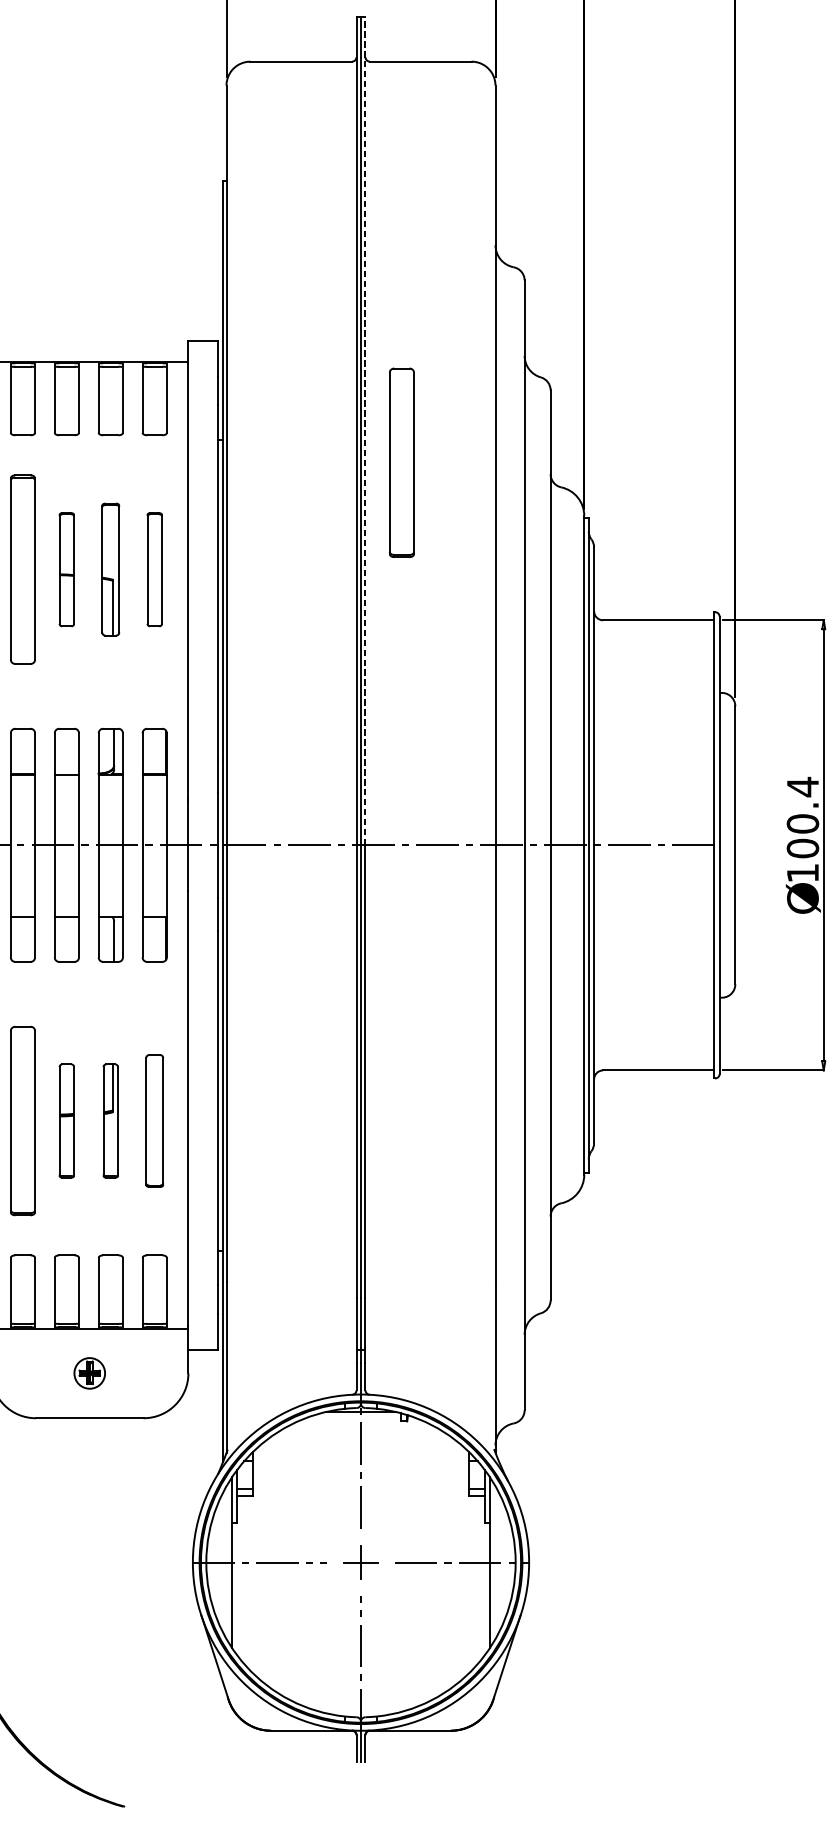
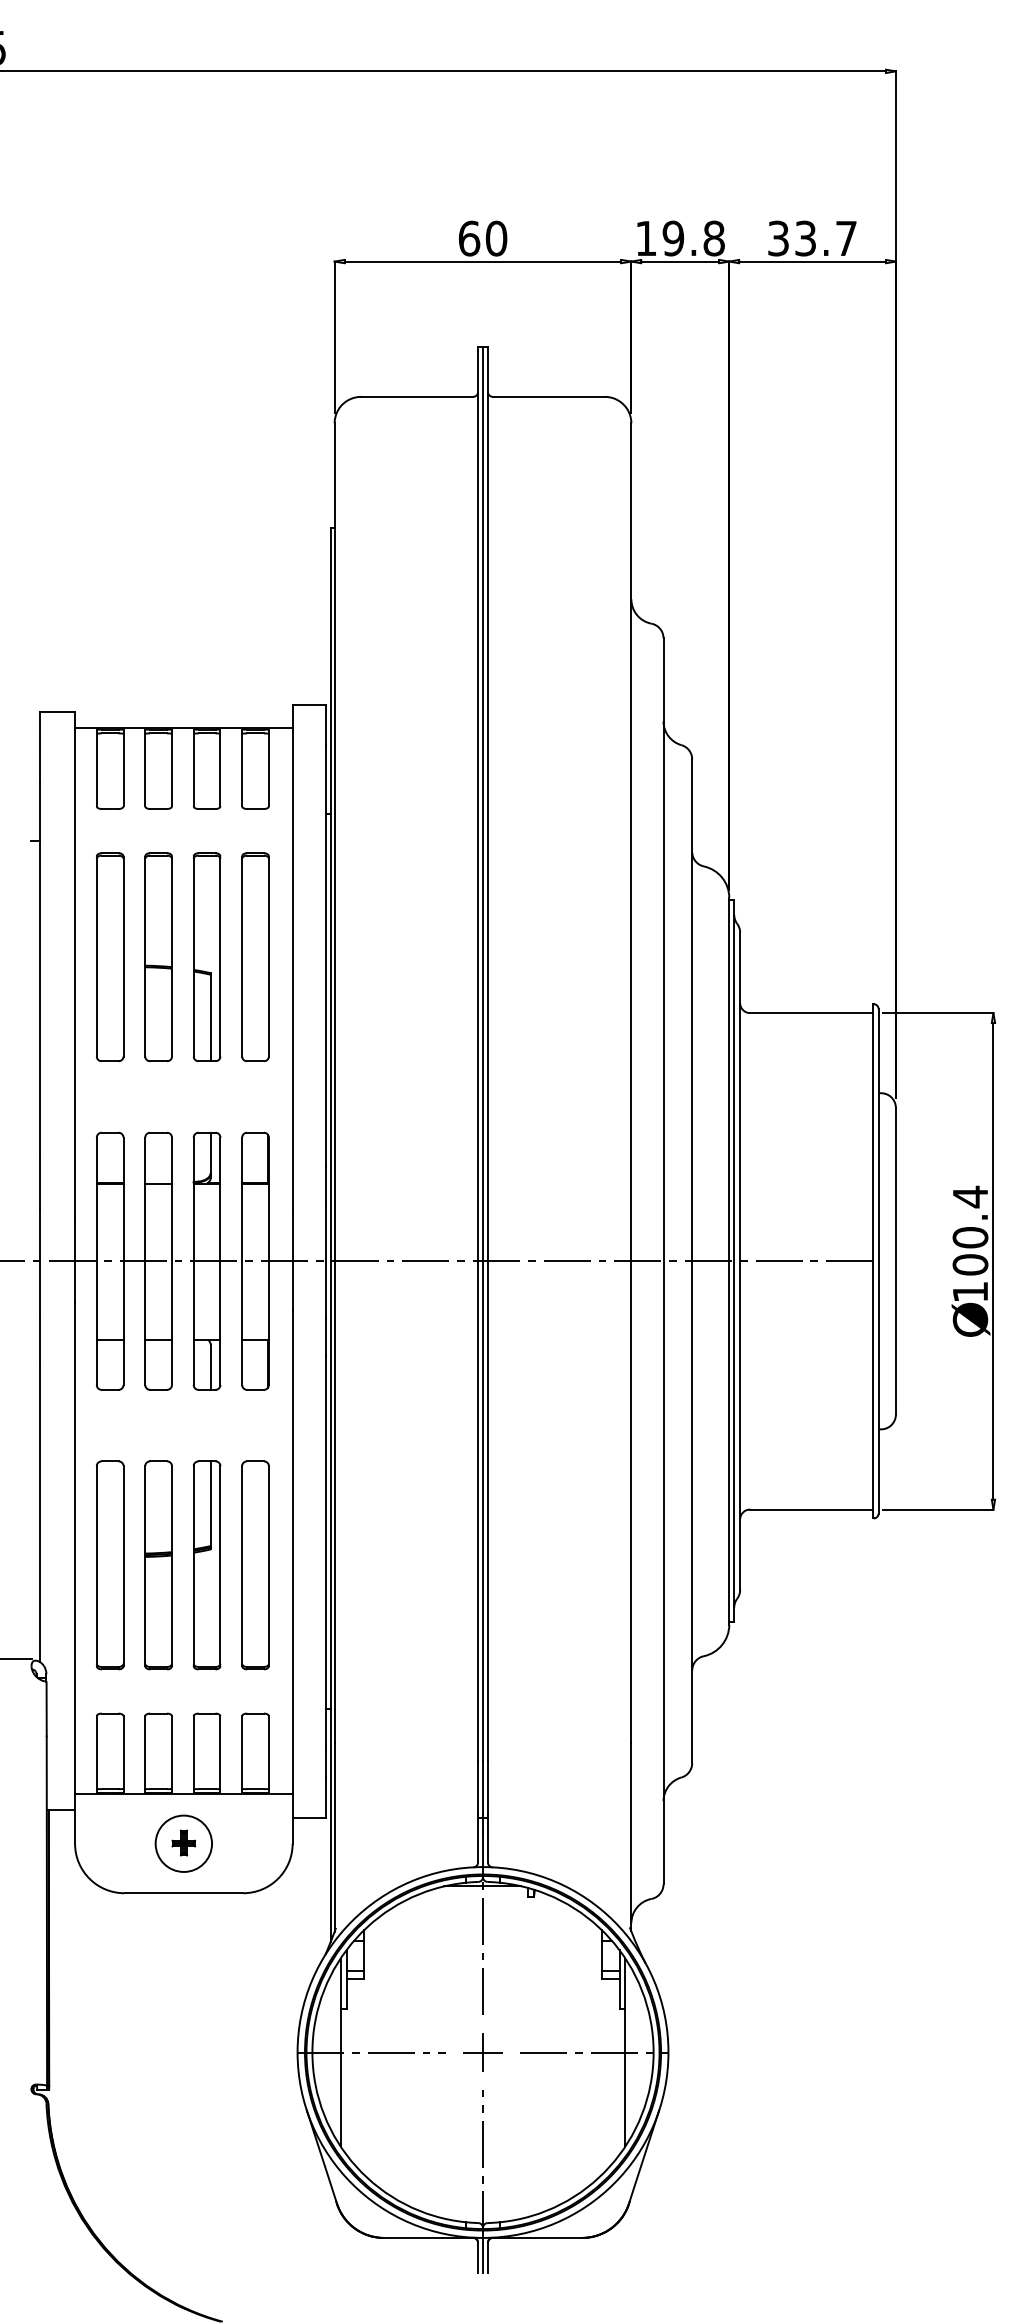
line: (365, 431) -> (487, 804), dashed -> solid
part: (402, 462) -> (528, 839), removed
part: (66, 569) -> (158, 957), size x1.67
part: (110, 569) -> (206, 956), size x1.43
part: (154, 569) -> (255, 957), size x1.67
part: (66, 1121) -> (158, 1565), size x1.67
part: (110, 1121) -> (206, 1565), size x1.67
part: (154, 1121) -> (255, 1565), size x1.43
circle: (89, 1373) -> (183, 1843), size x1.67

